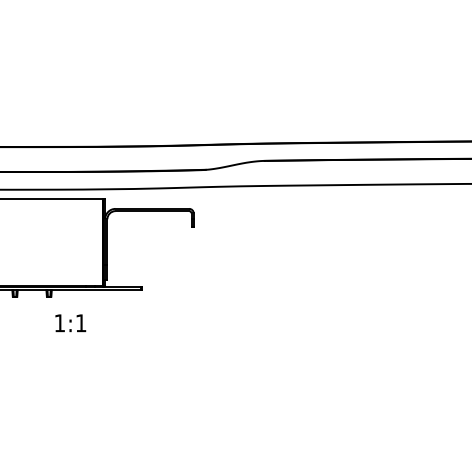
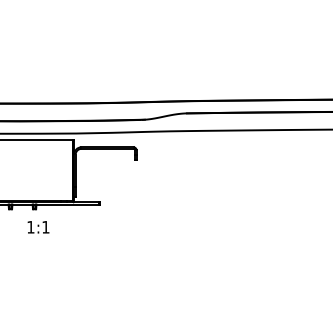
text: (70, 323) -> (38, 227), moved

